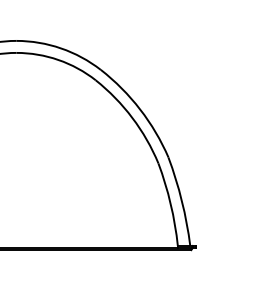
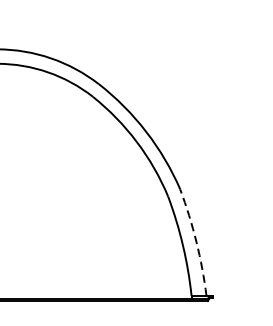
arc: (181, 201) -> (195, 242), solid -> dashed

